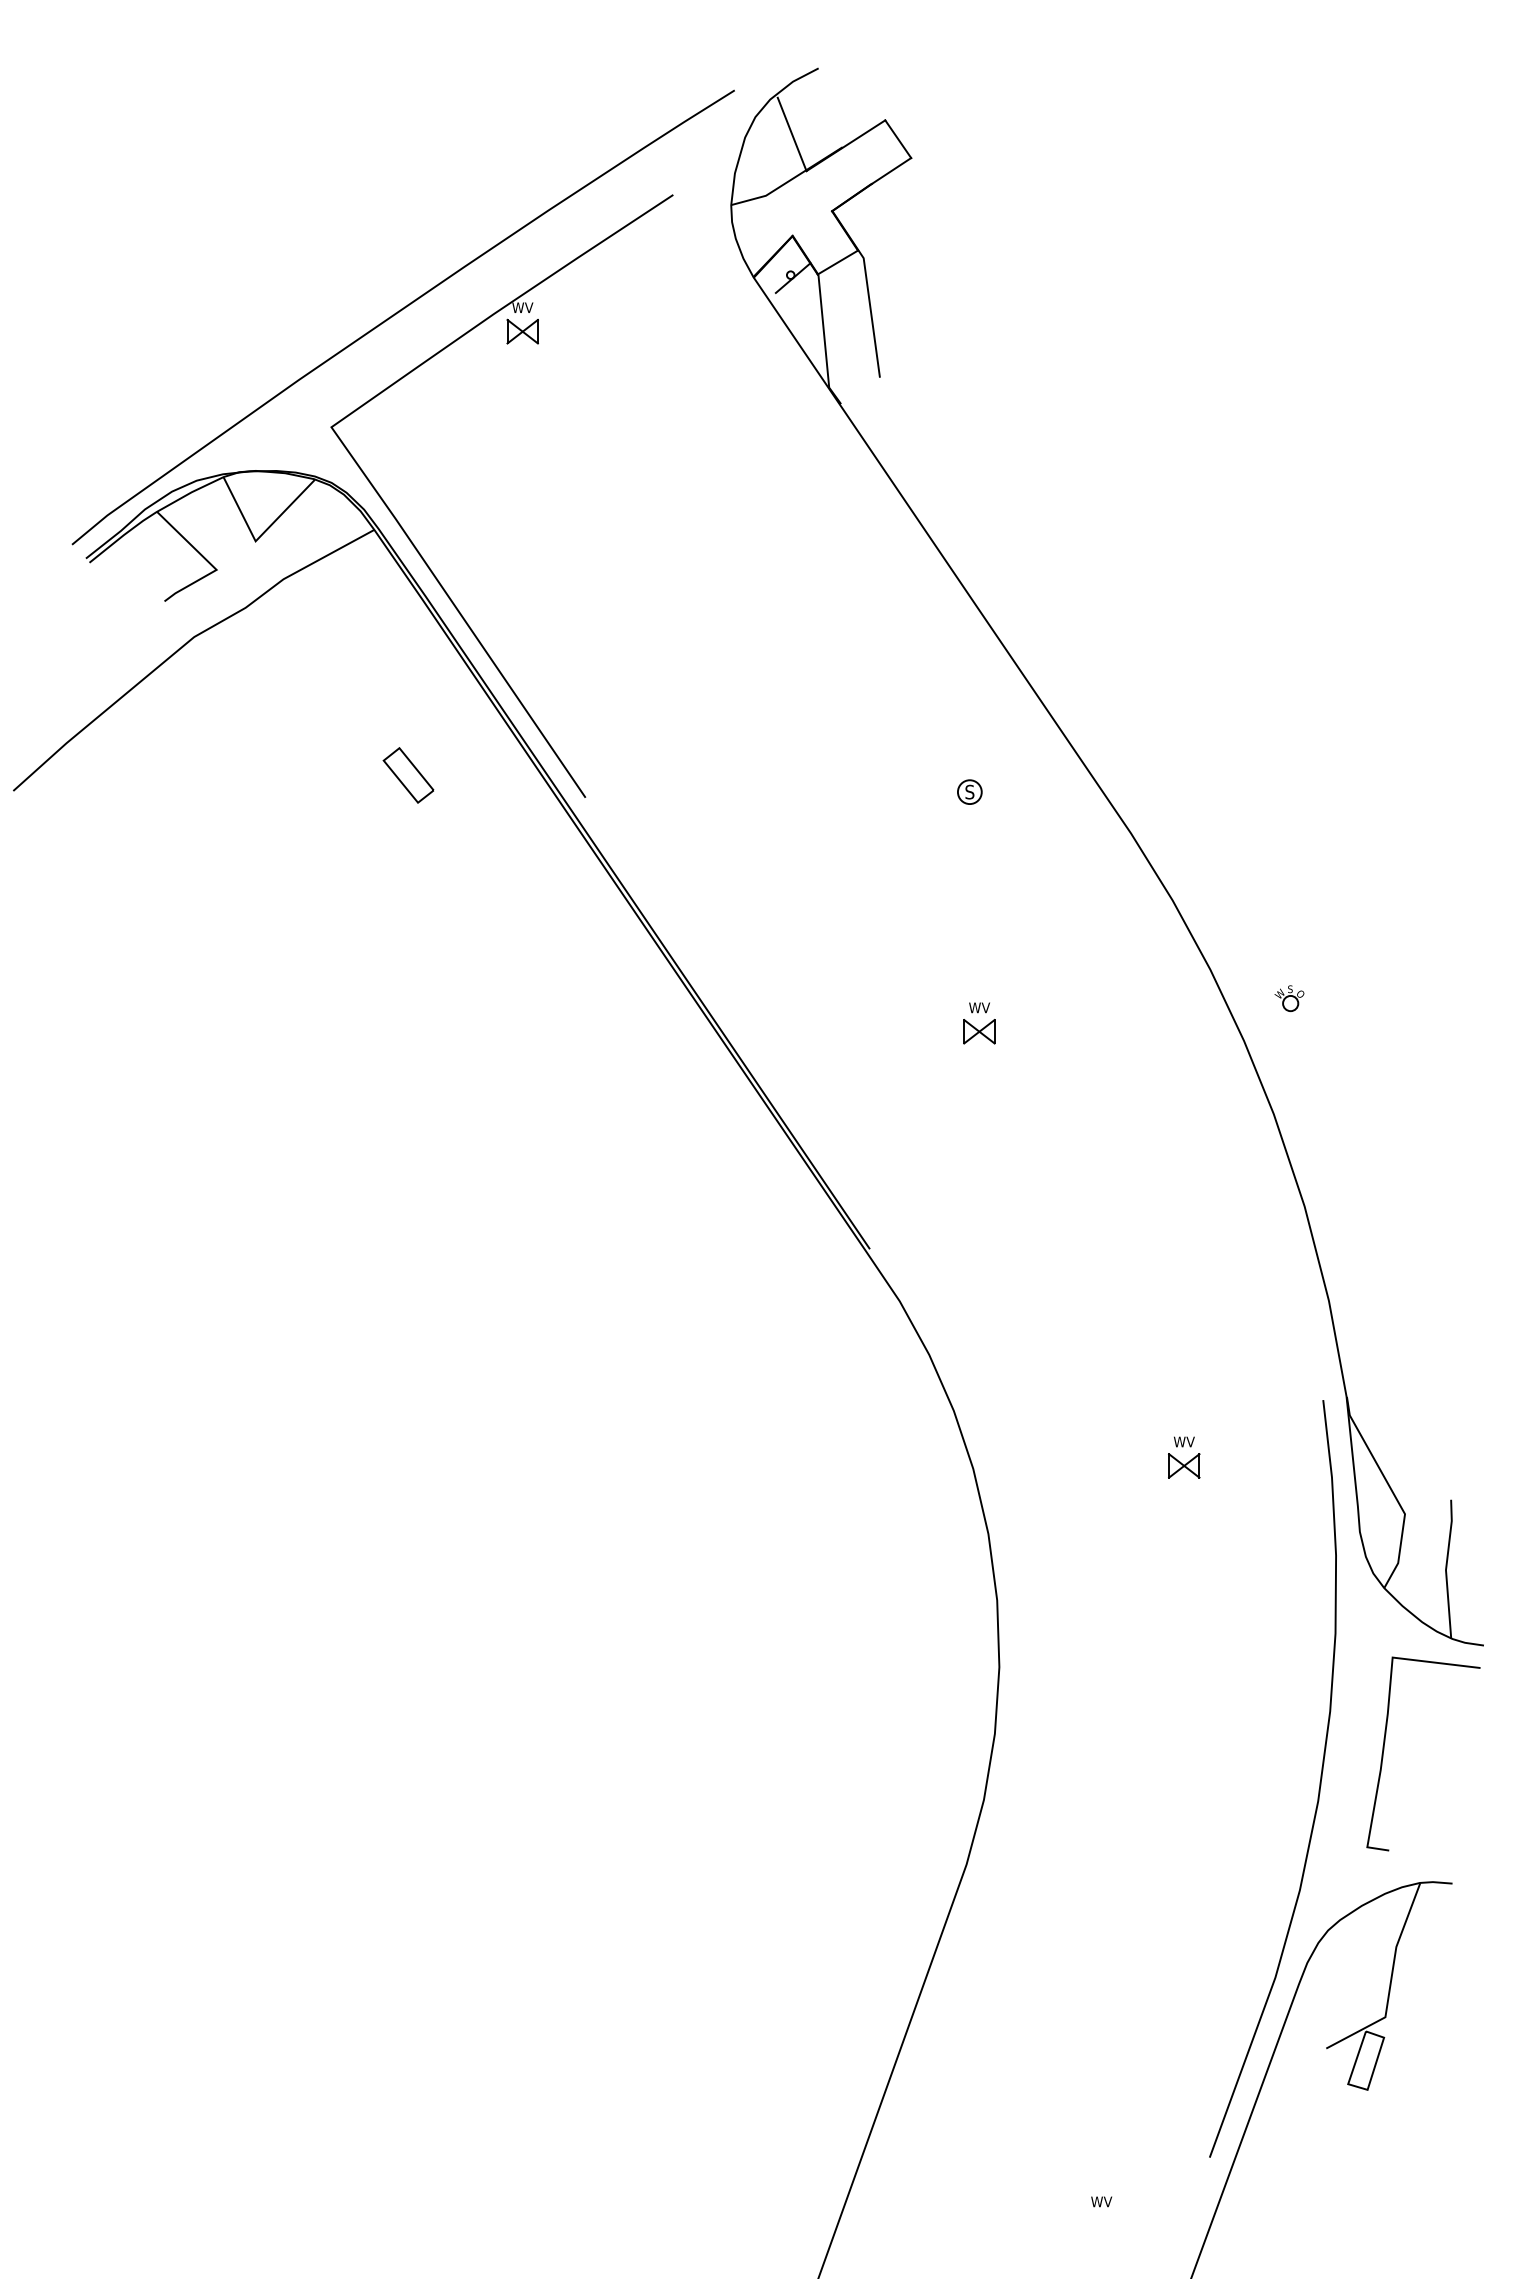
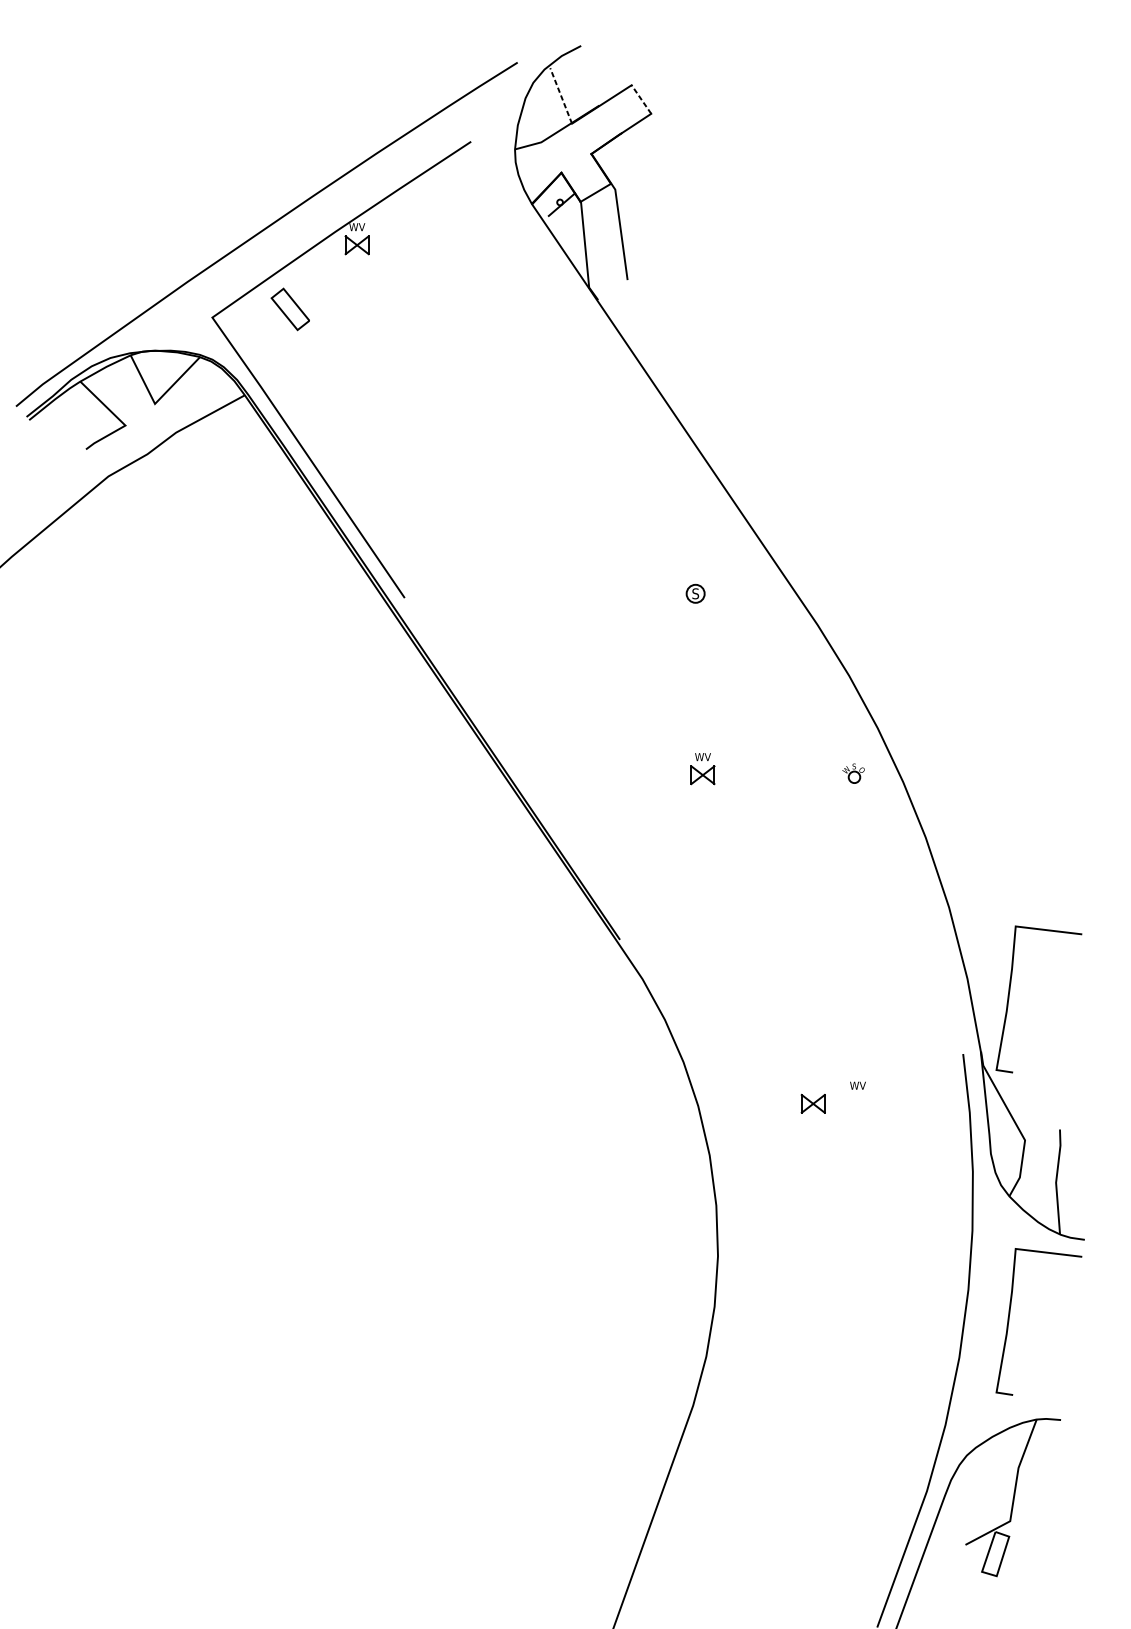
line: (791, 133) -> (560, 95), solid -> dashed
line: (898, 139) -> (641, 99), solid -> dashed
part: (408, 775) -> (290, 309), moved
part: (1289, 998) -> (853, 773), moved
curve: (1384, 1324) -> (1009, 996), added
part: (1184, 1465) -> (813, 1103), moved

